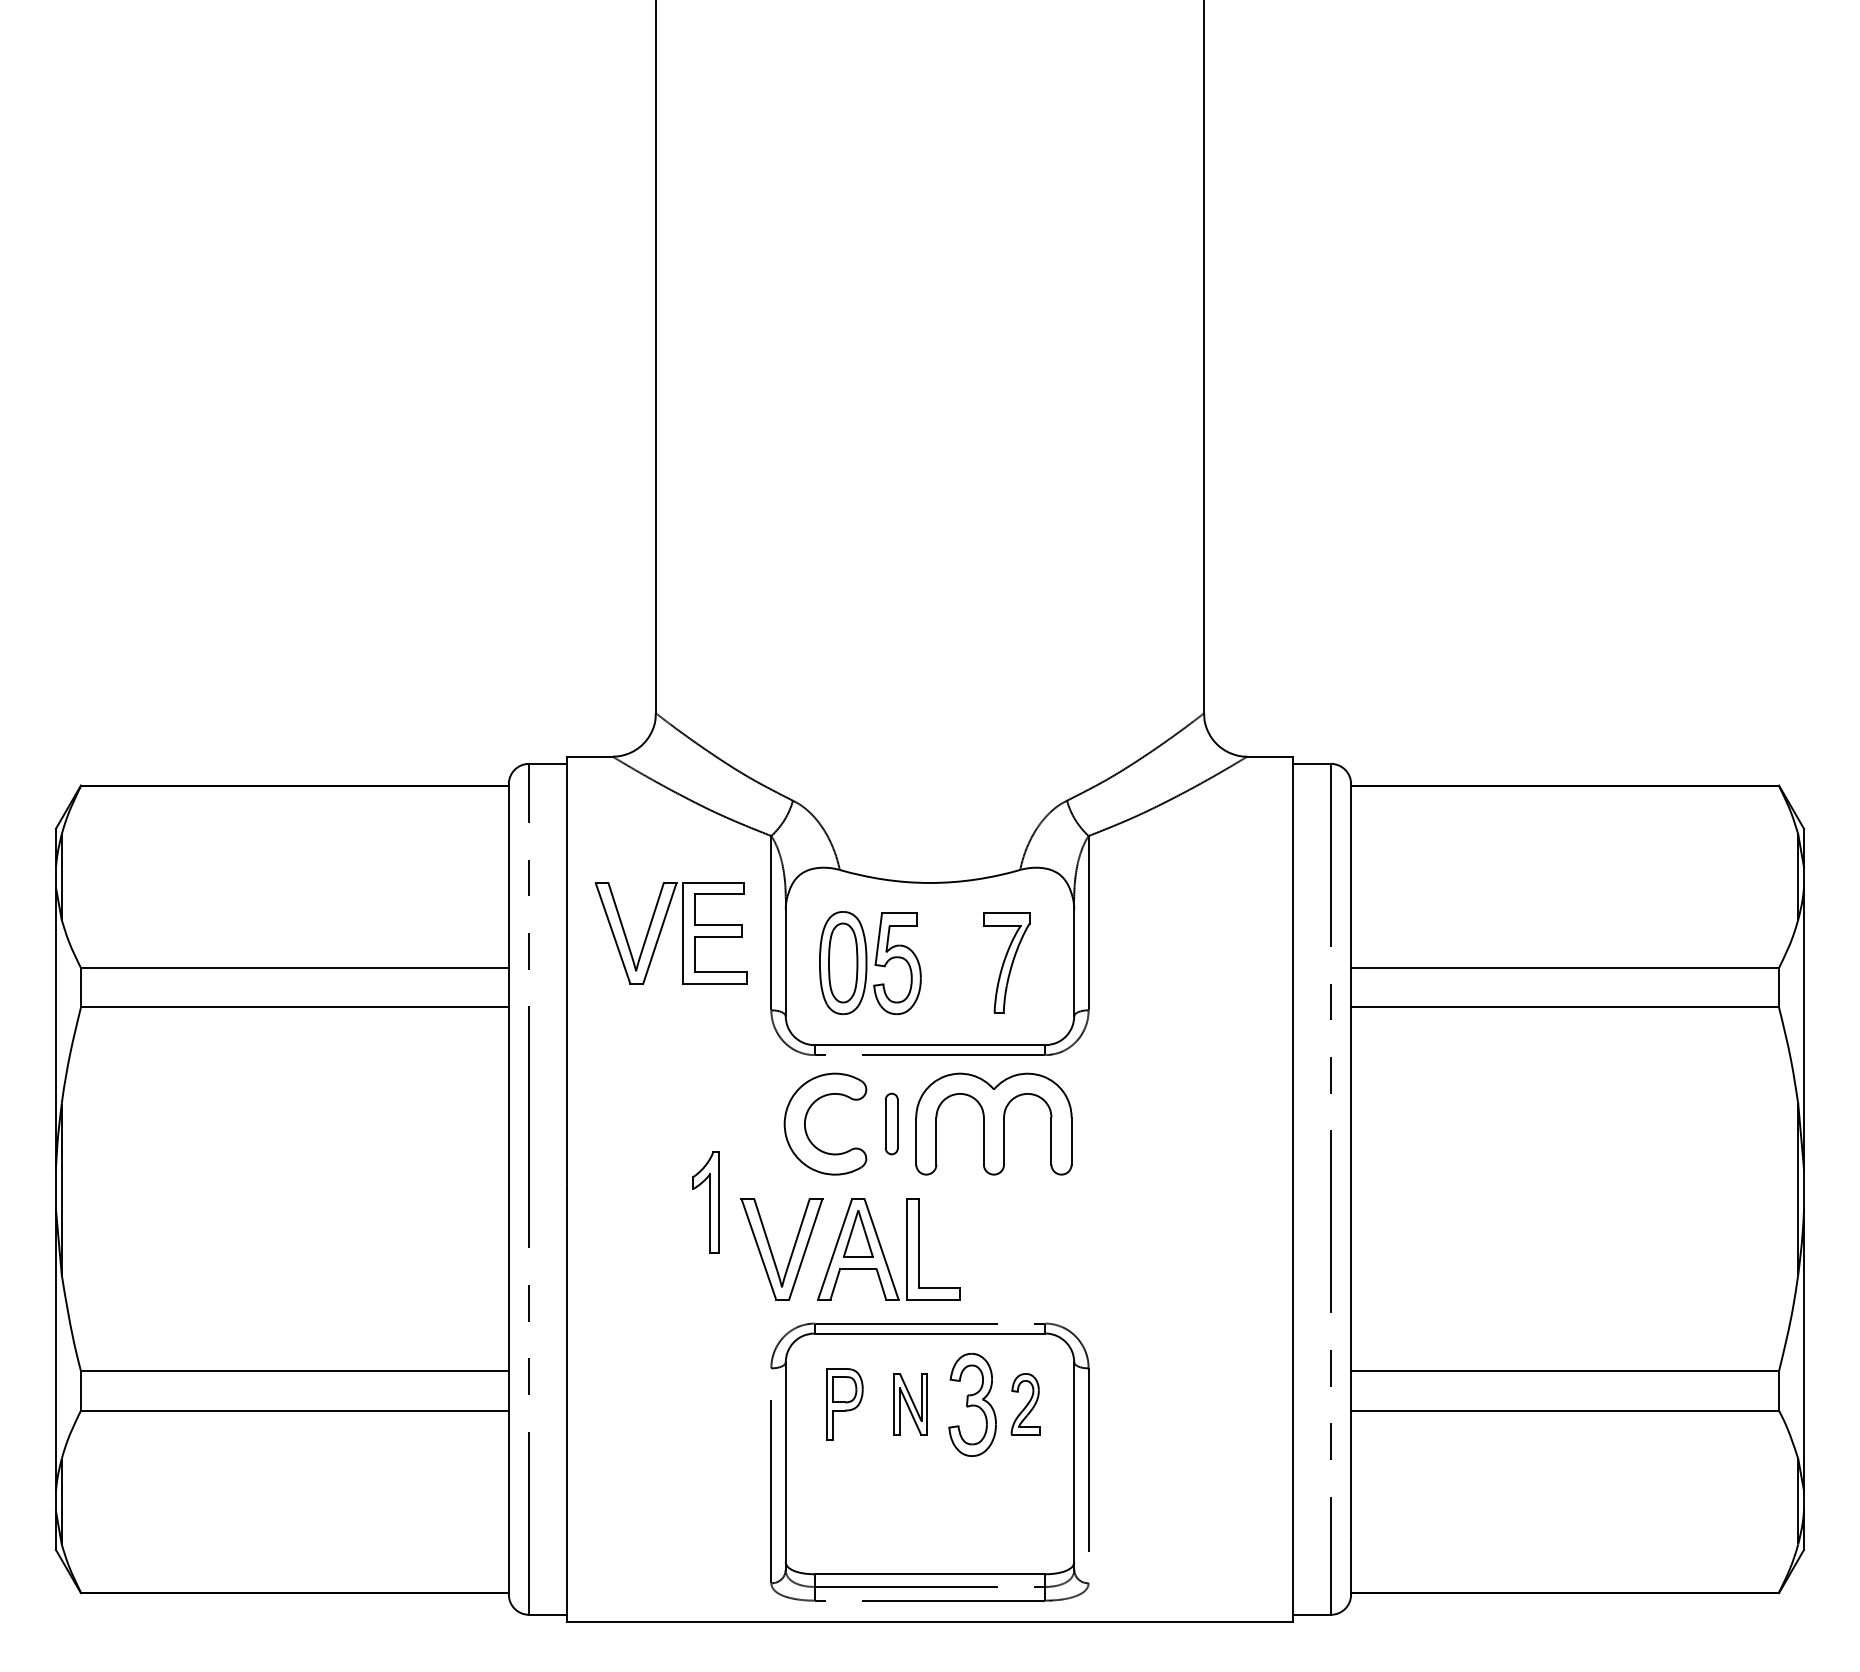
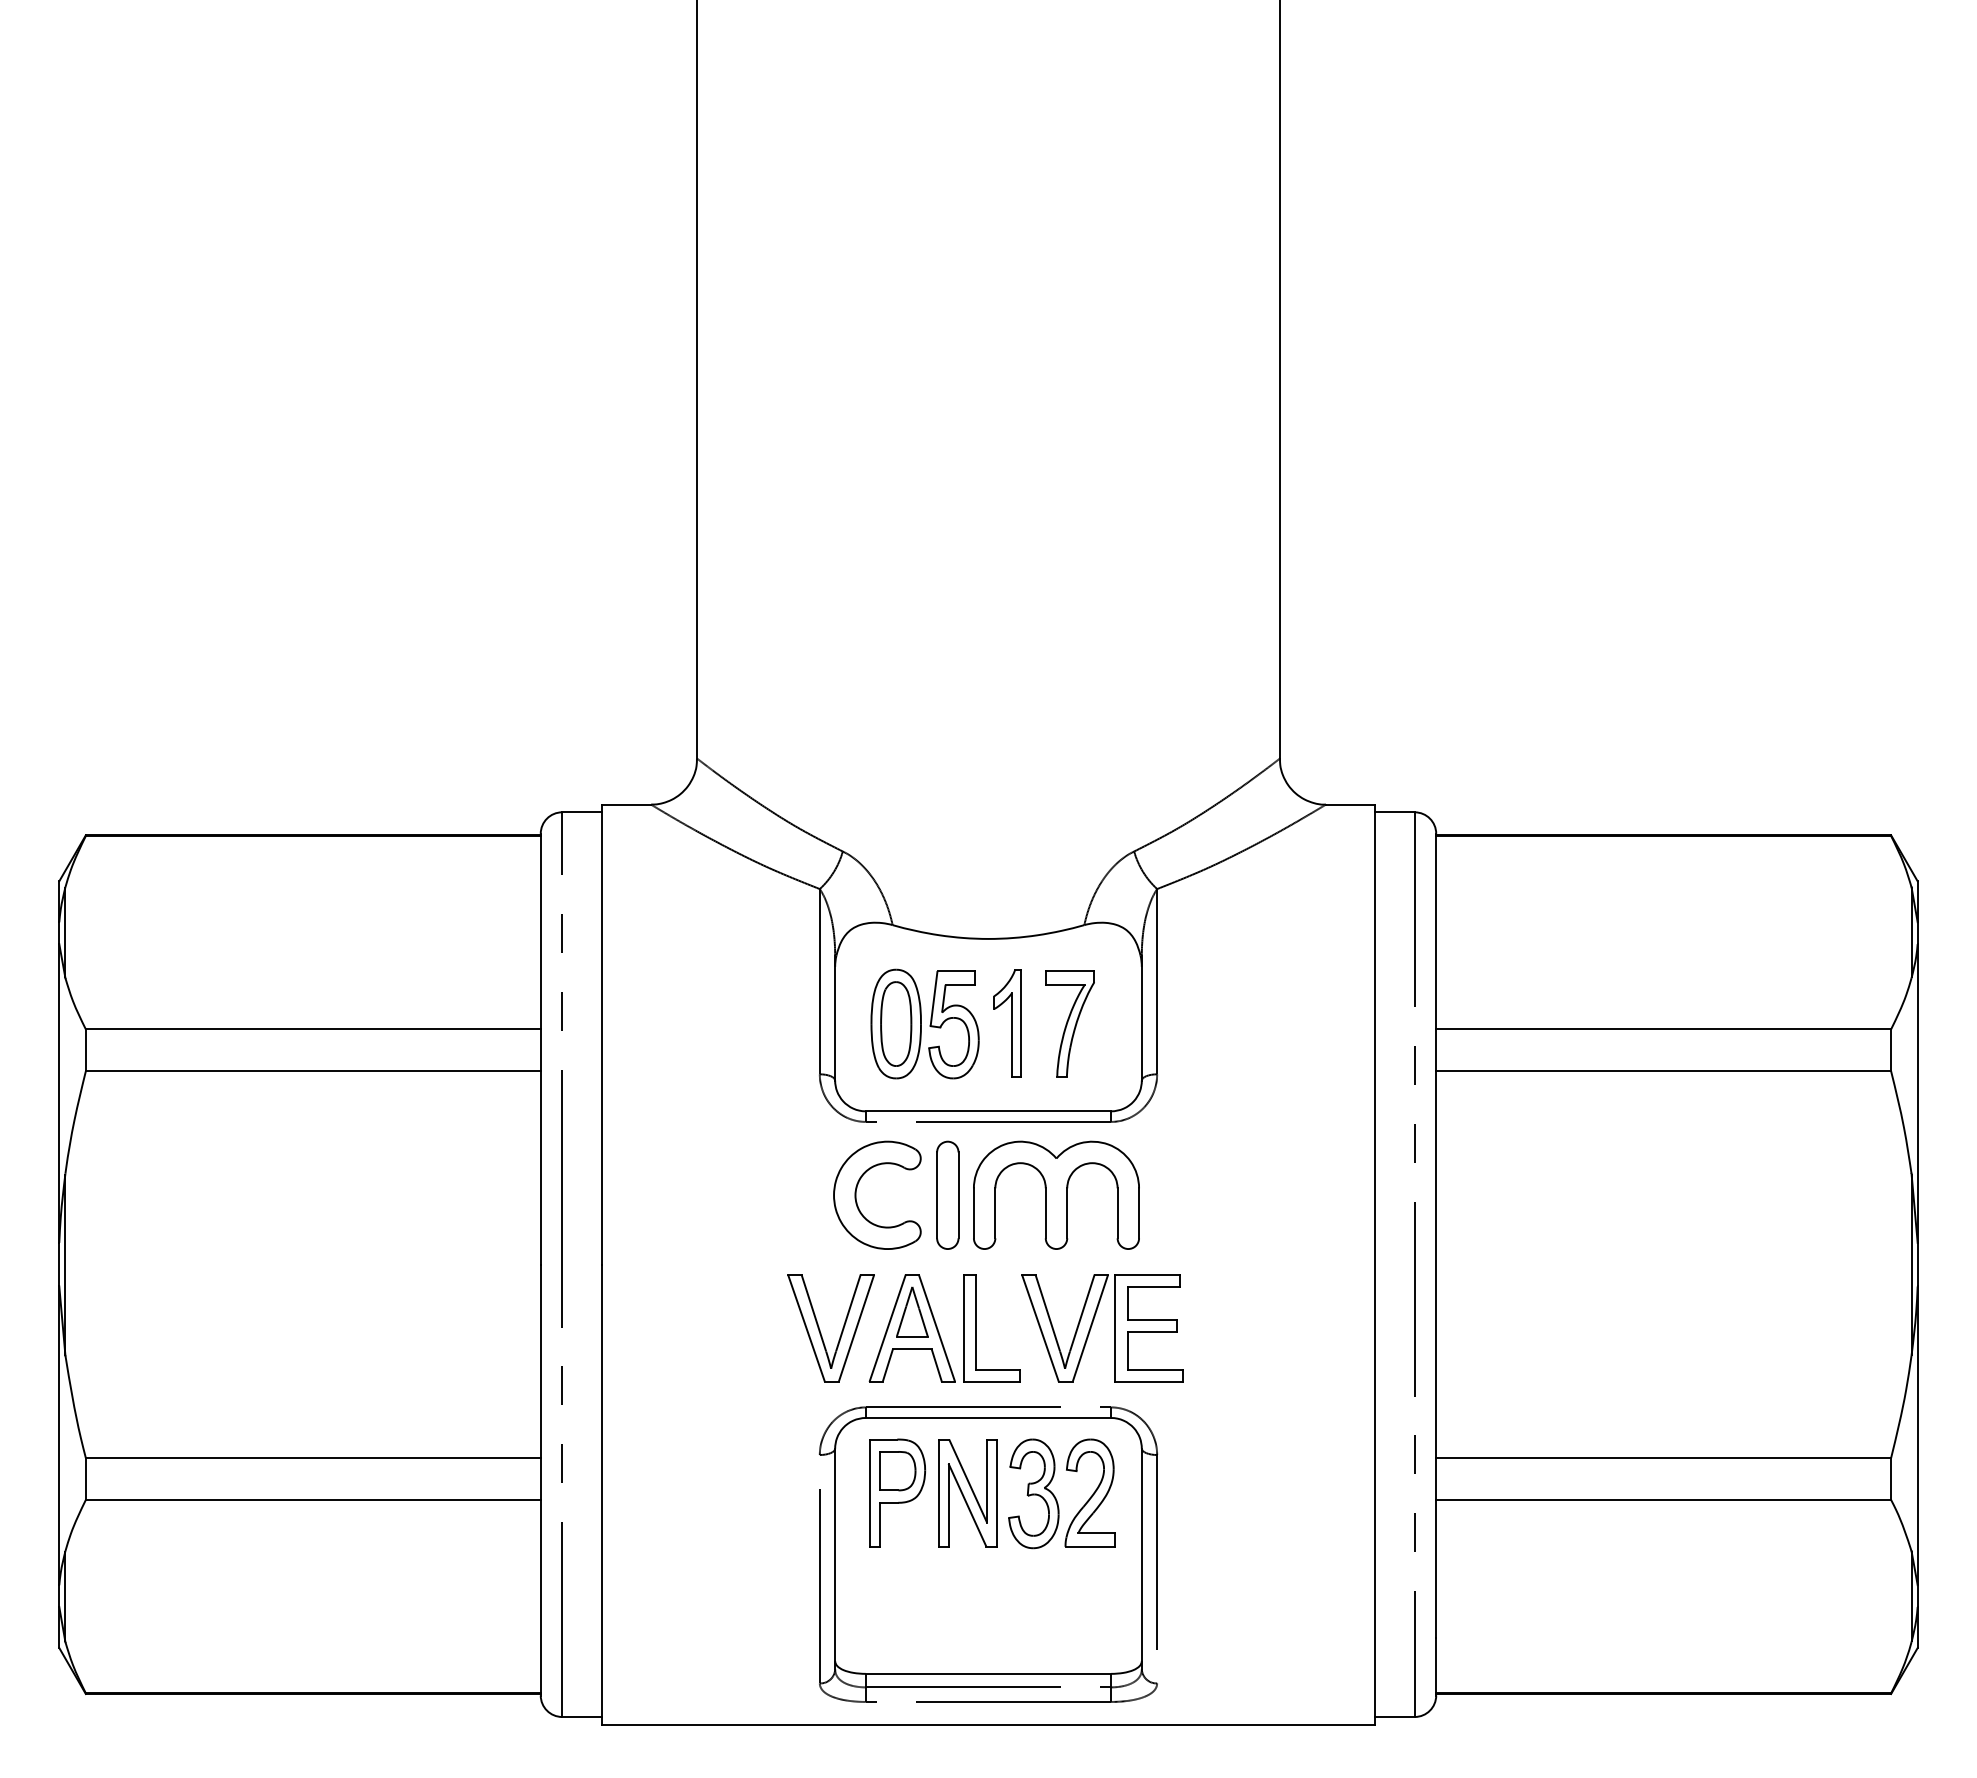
part: (661, 930) -> (1092, 1325), moved
part: (891, 1123) -> (947, 1194), size x1.67
part: (706, 1202) -> (1007, 1023), moved
part: (844, 1403) -> (897, 1492), size x1.43
part: (1025, 1403) -> (1089, 1492), size x1.67
part: (910, 1404) -> (967, 1493), size x1.67

